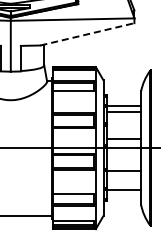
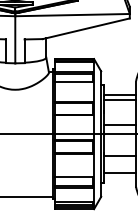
line: (87, 34) -> (86, 28), dashed -> solid

